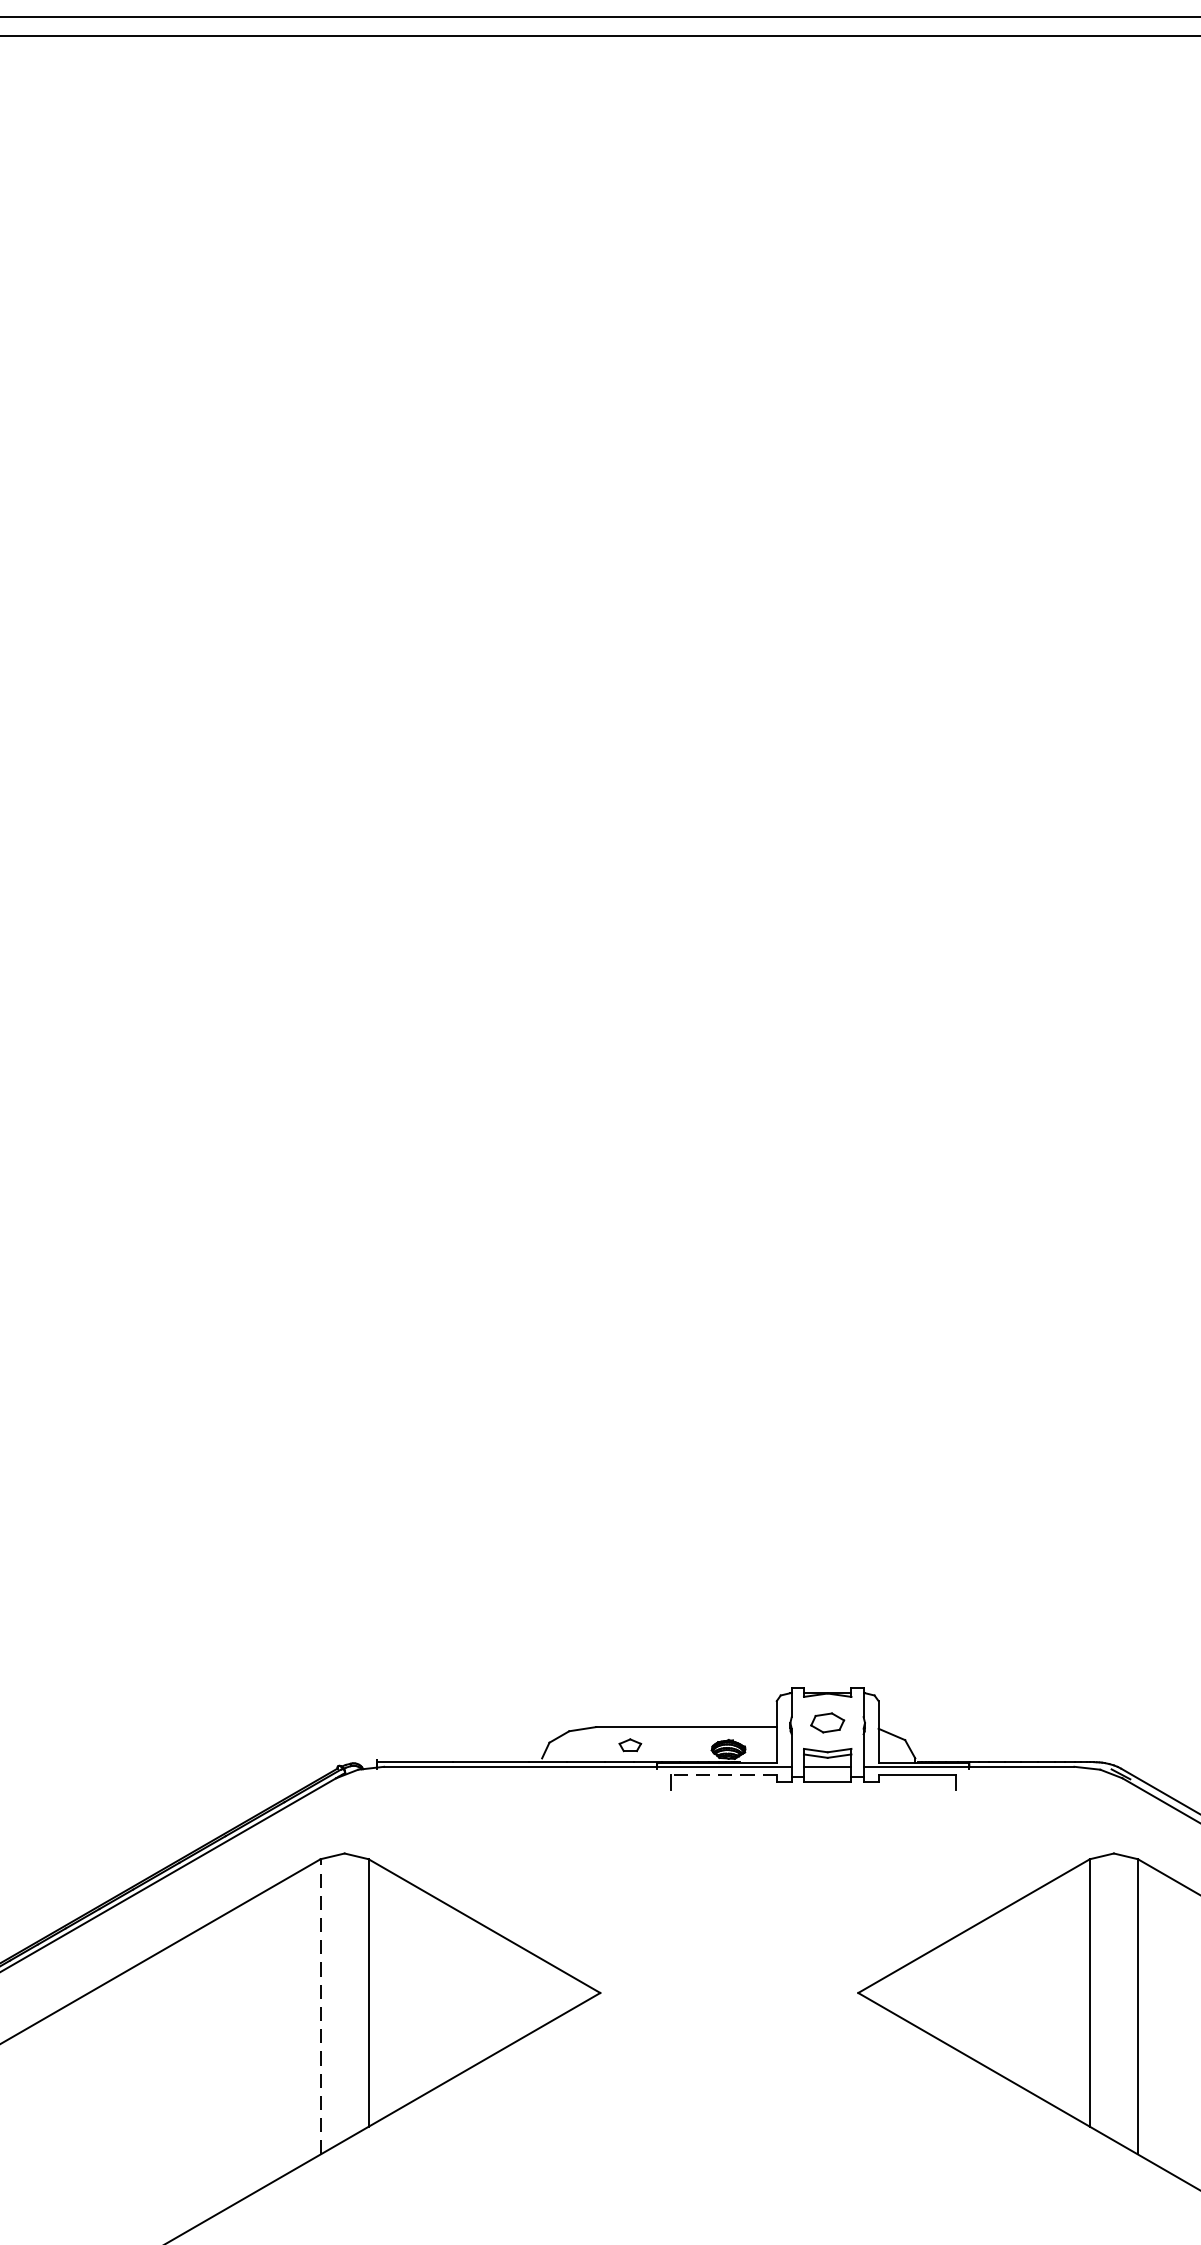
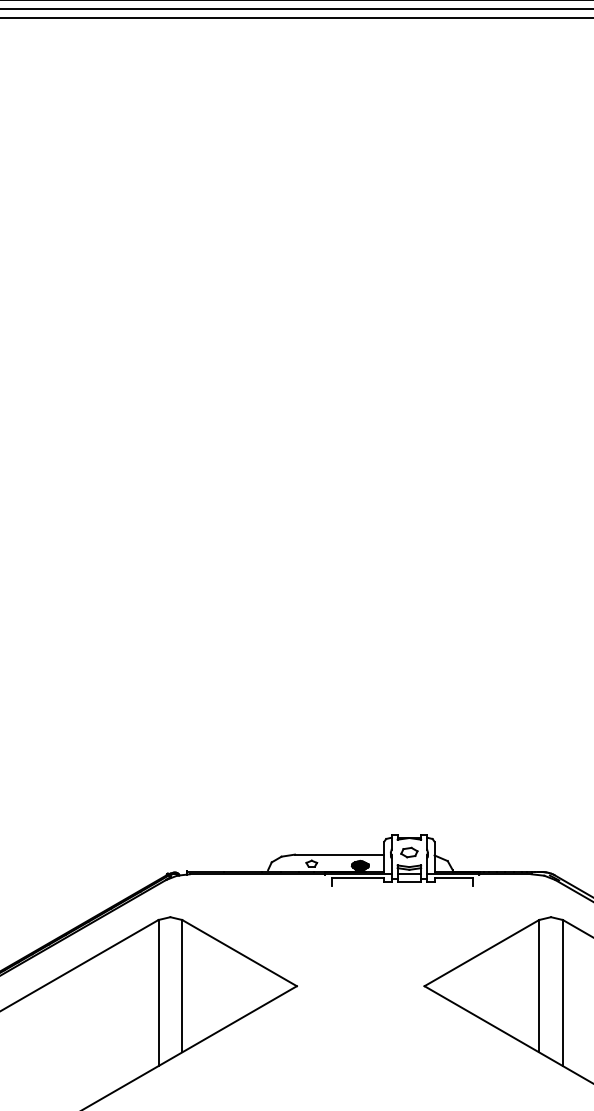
line: (722, 1775) -> (357, 878), dashed -> solid
line: (320, 2005) -> (158, 992), dashed -> solid

